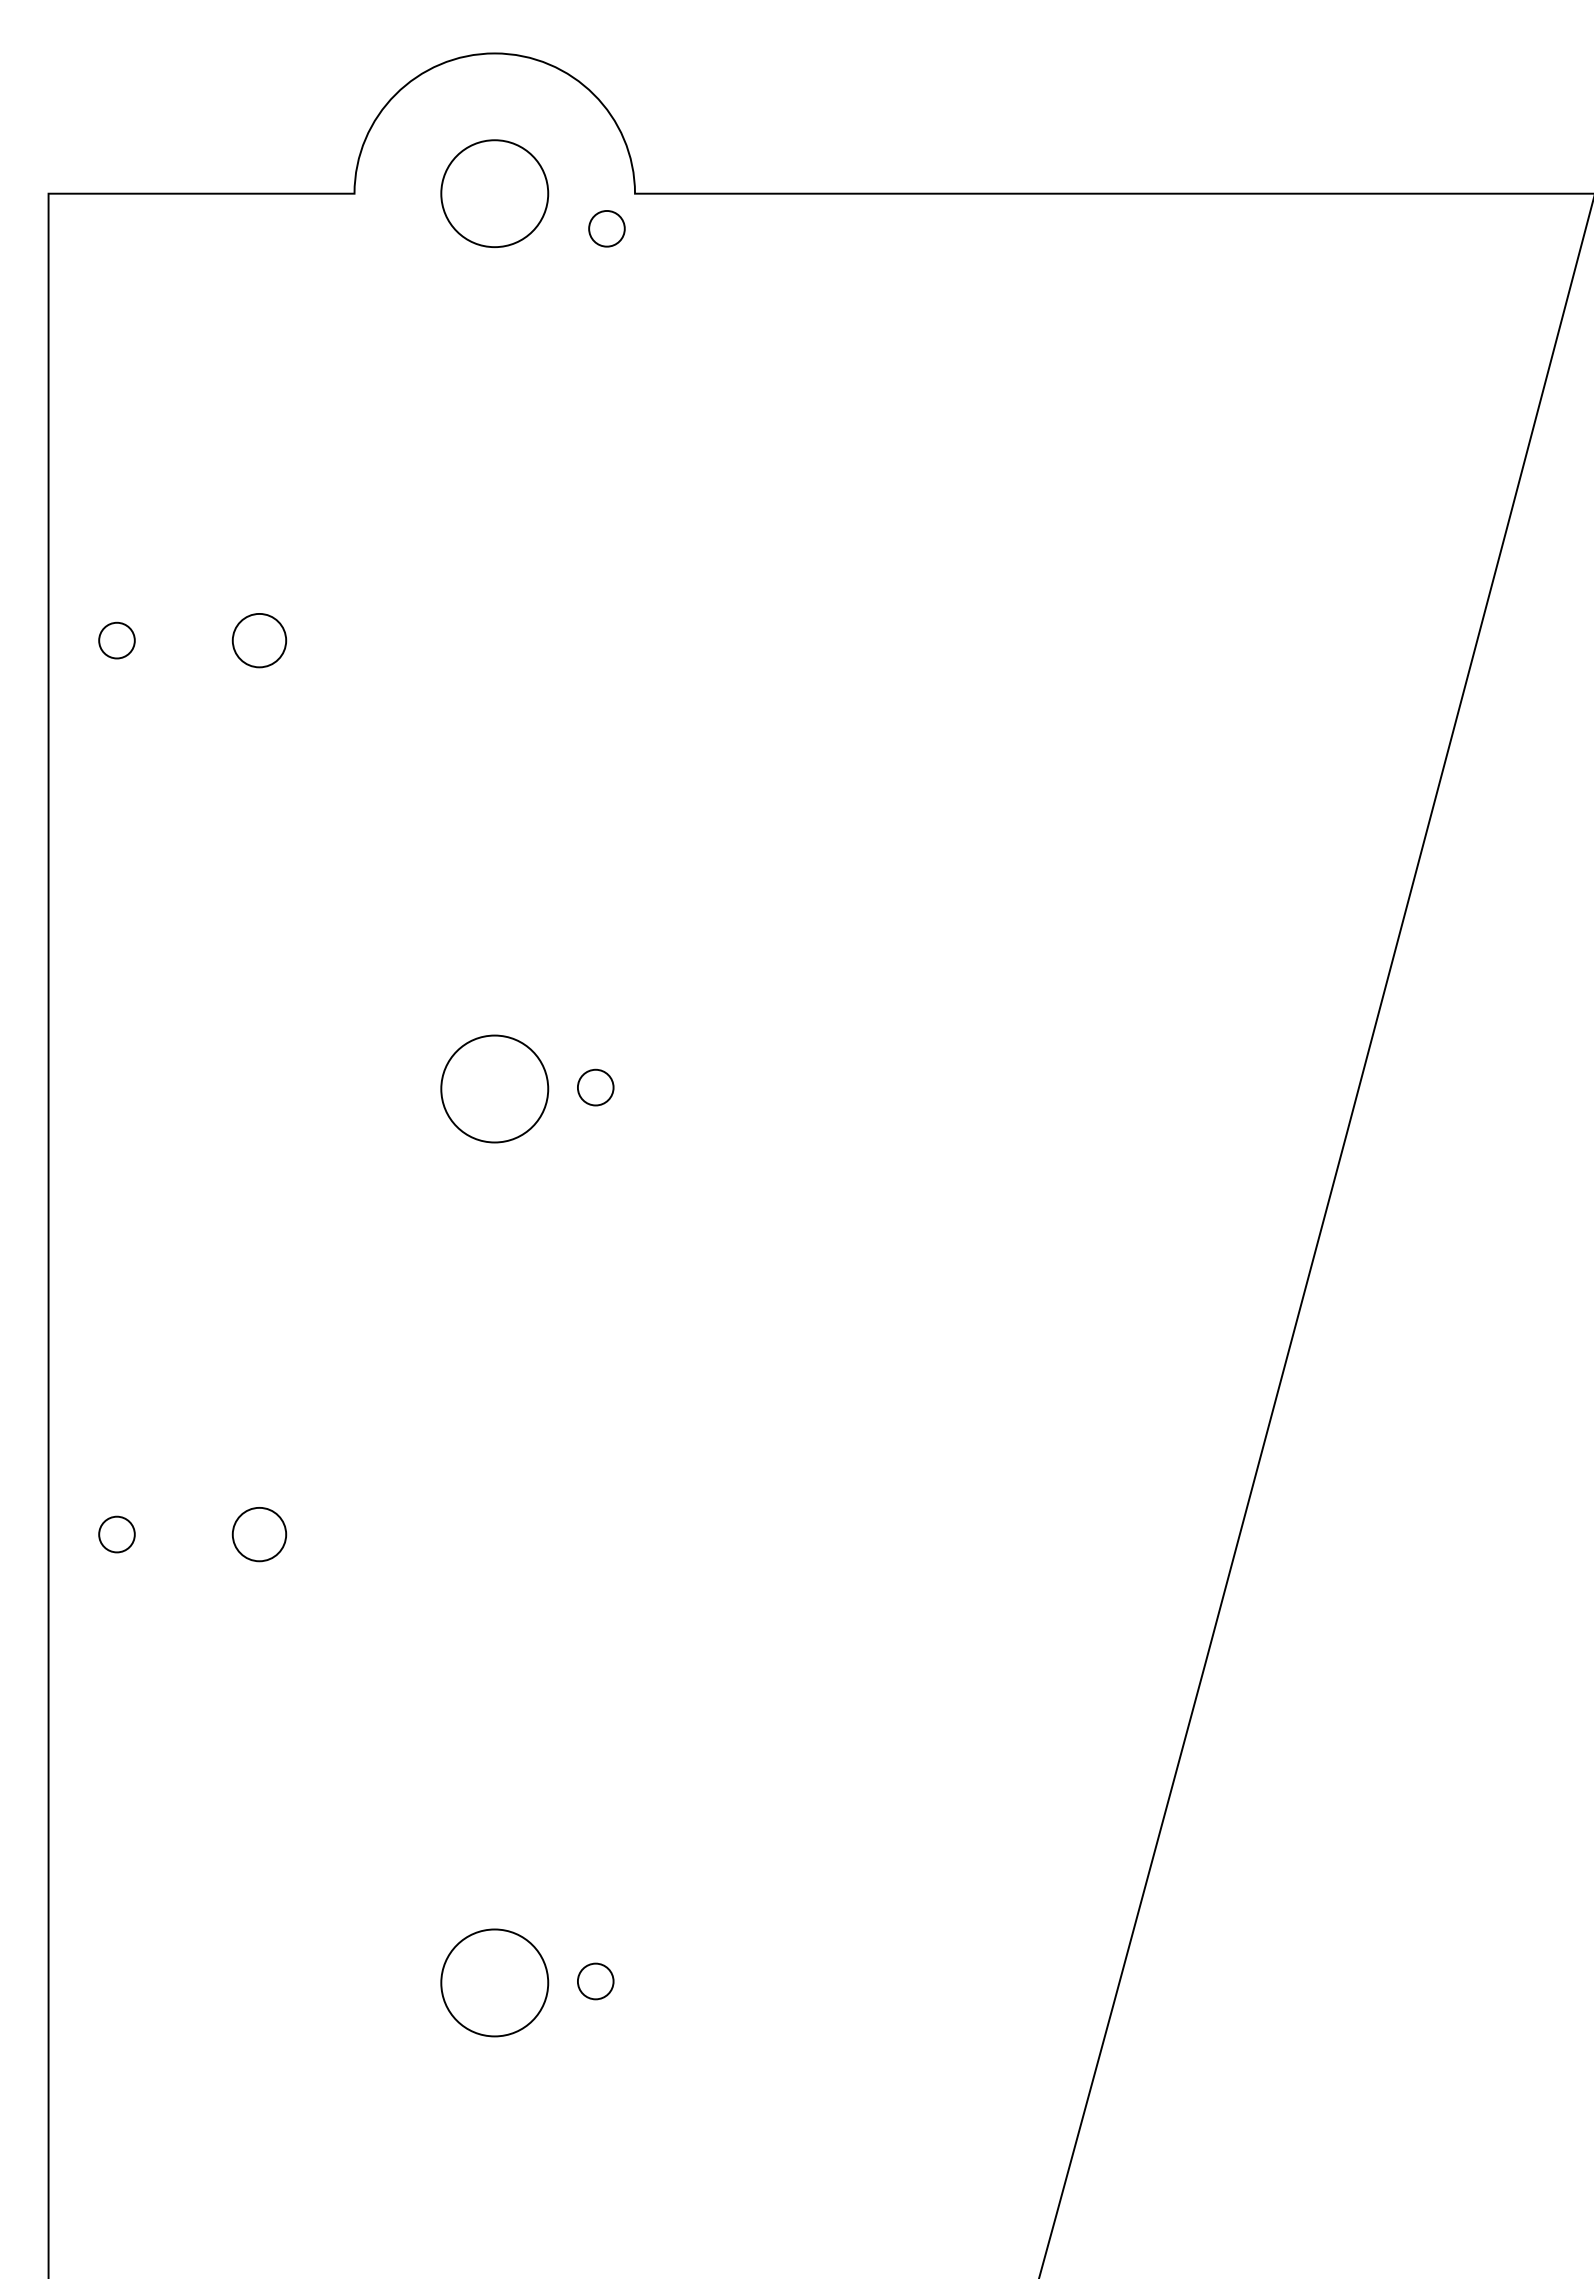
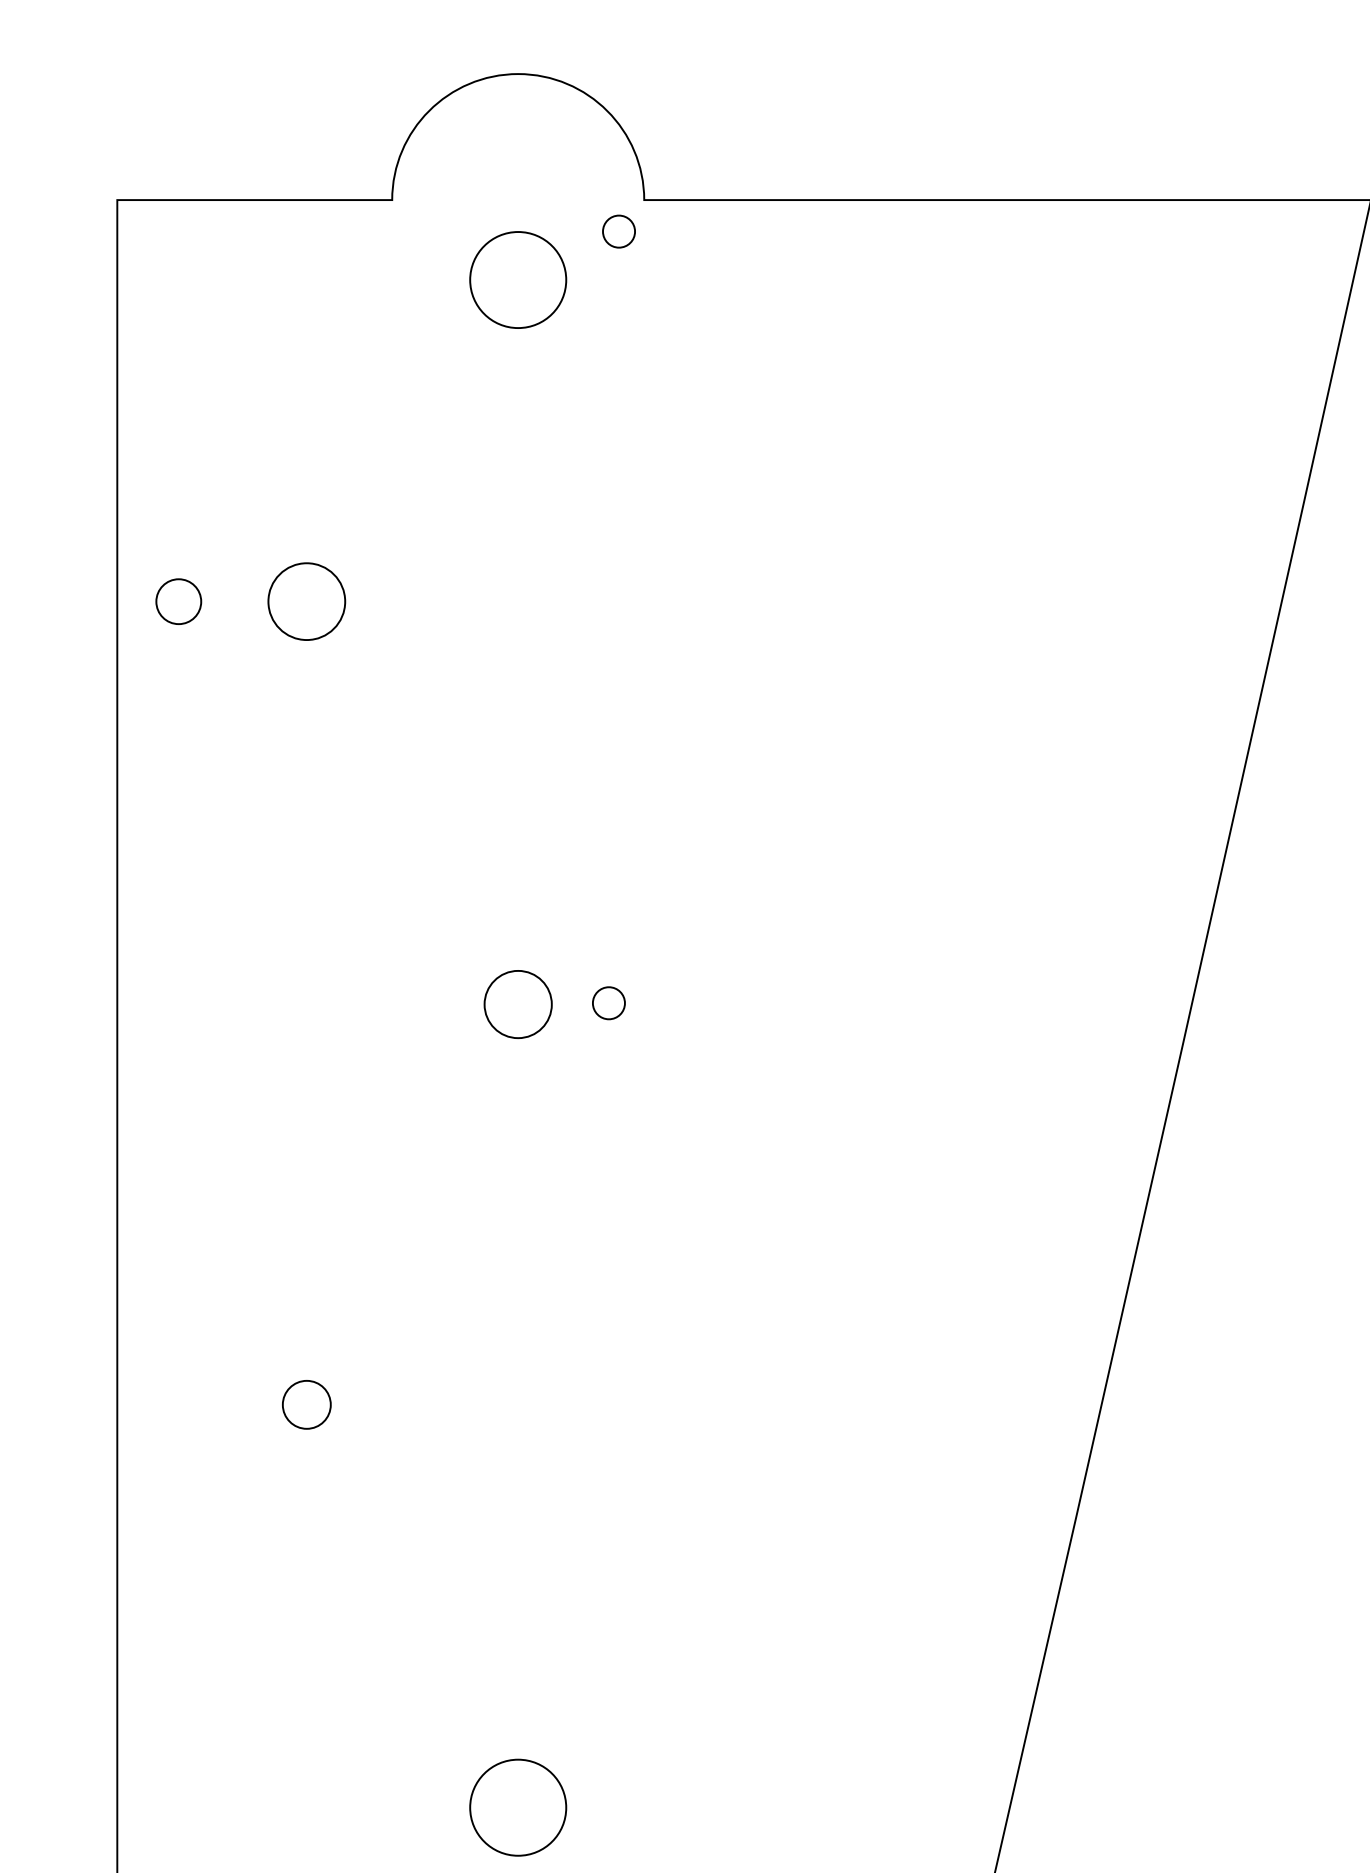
circle: (494, 193) -> (517, 279), moved
circle: (116, 640) -> (178, 601), size x1.4
circle: (259, 640) -> (306, 601), size x1.6
circle: (494, 1088) -> (517, 1004), size x0.7
circle: (116, 1534) -> (178, 1404), removed
circle: (595, 1981) -> (608, 1806), removed

